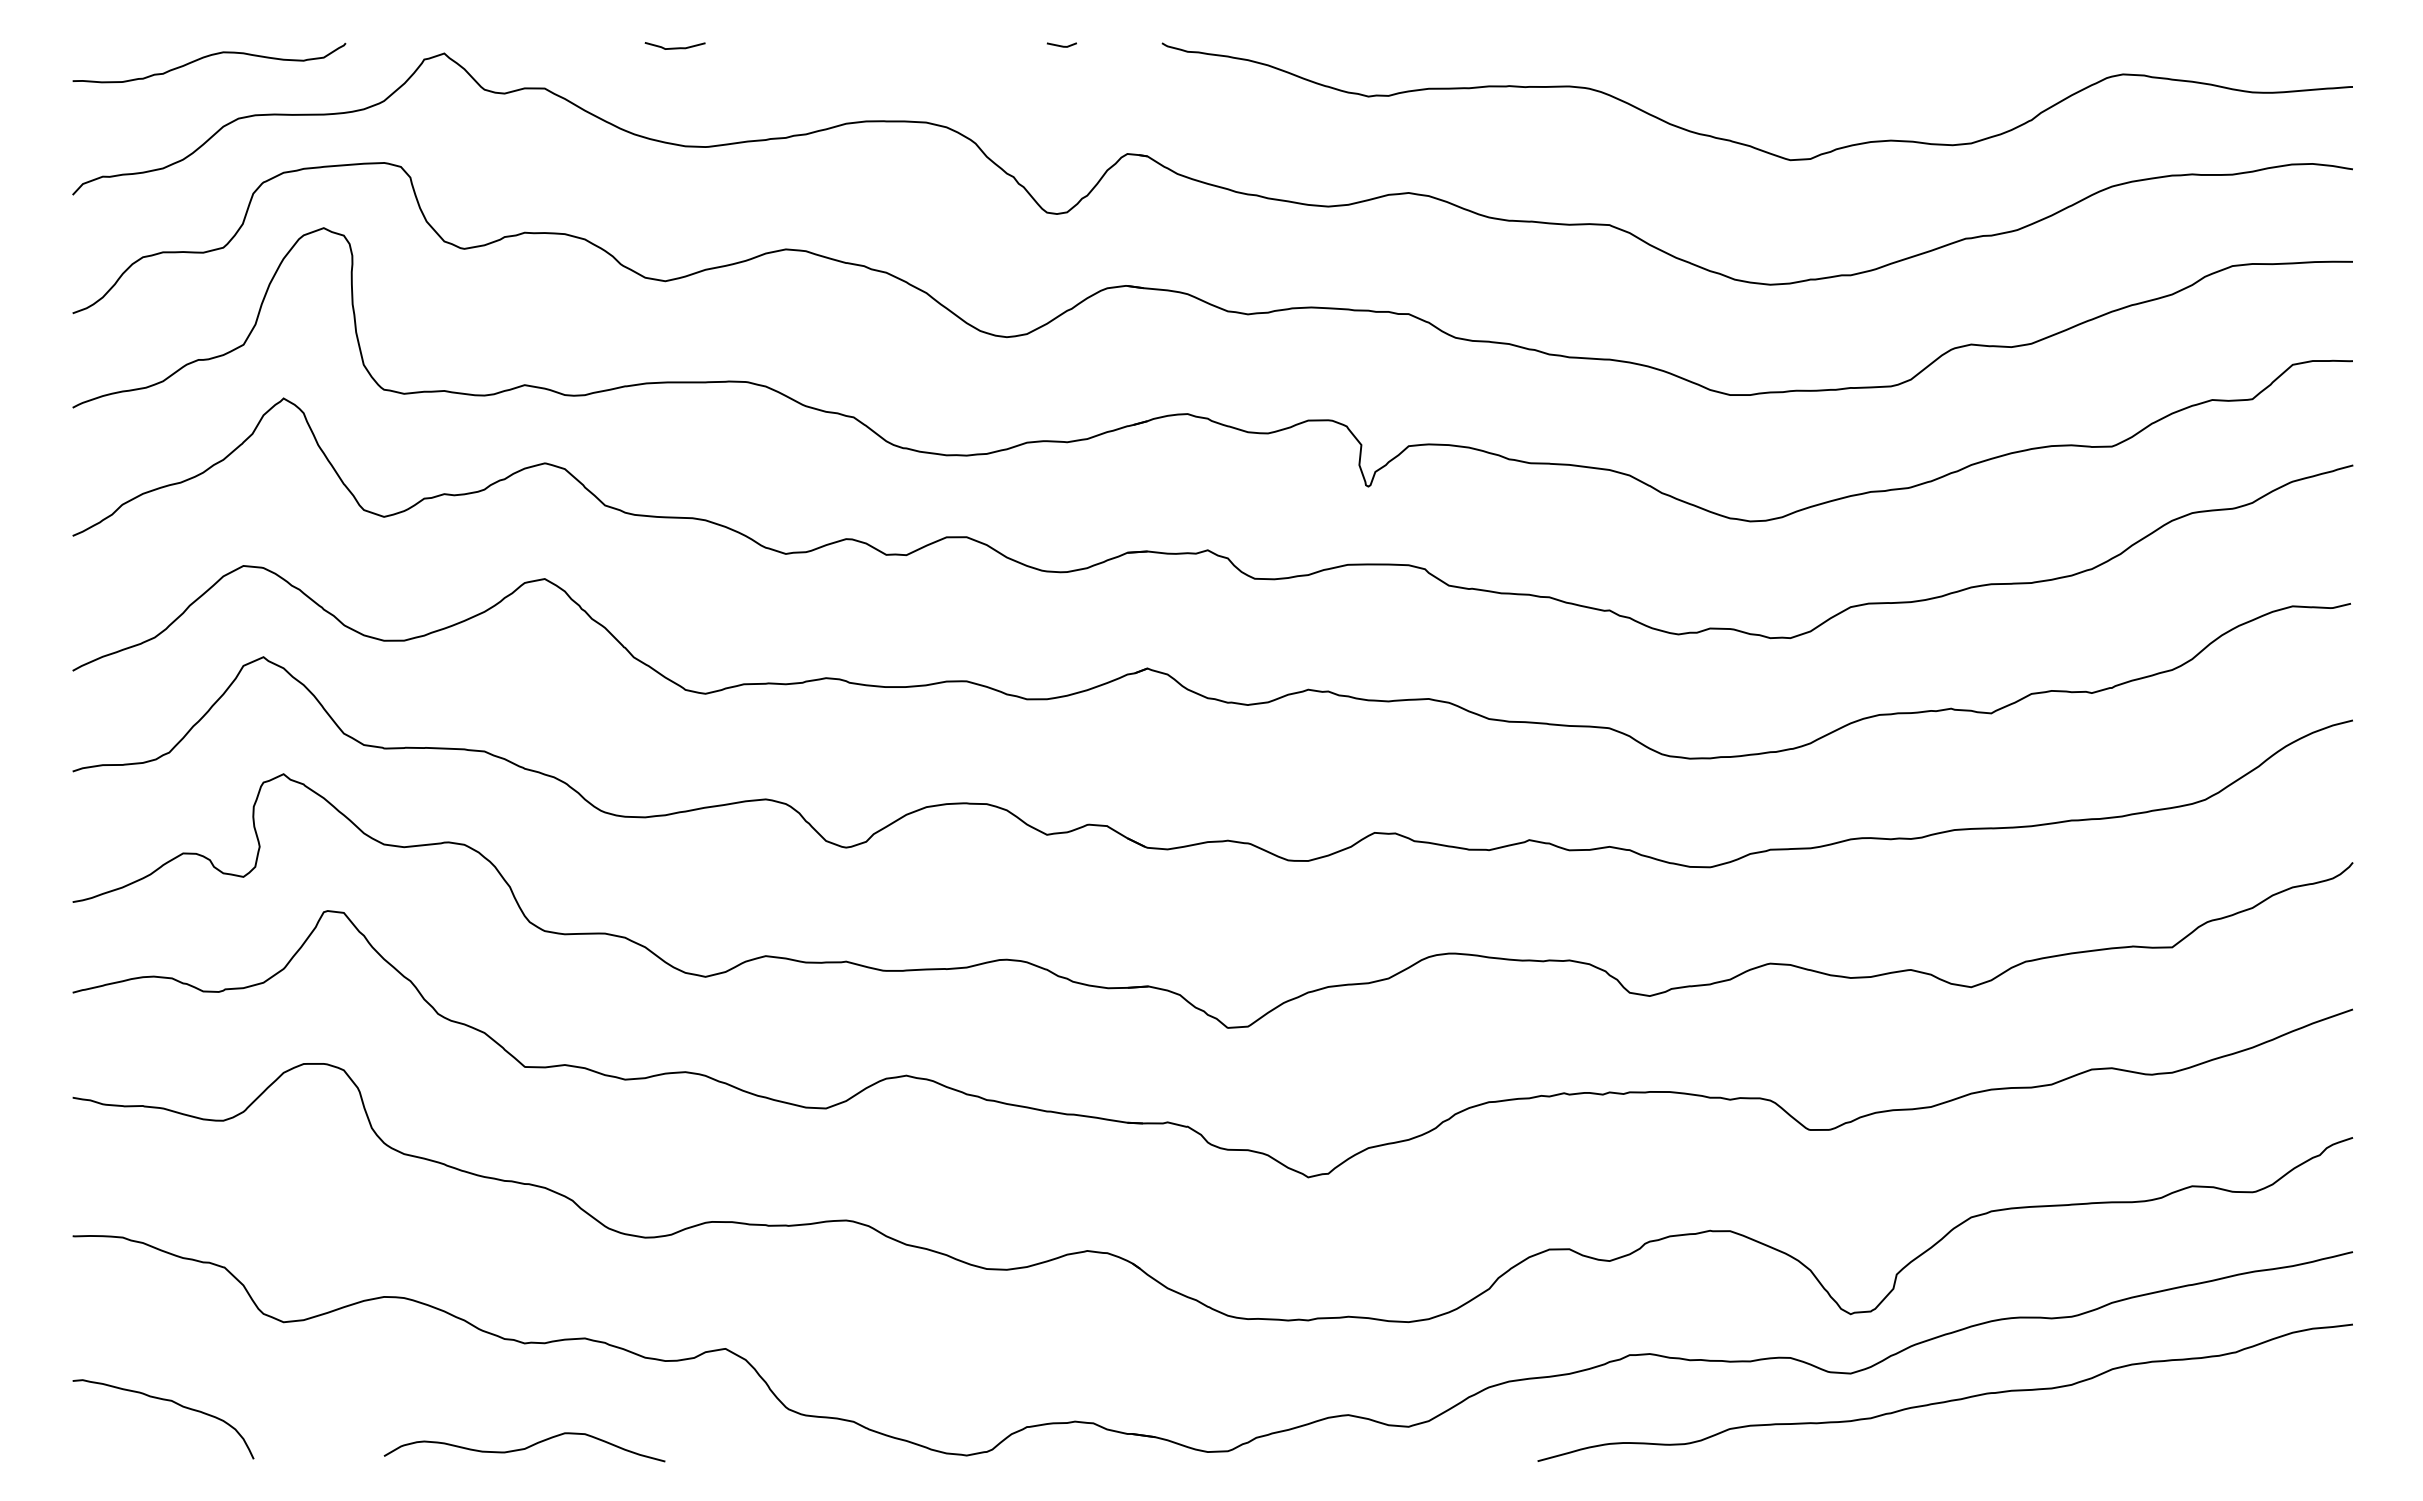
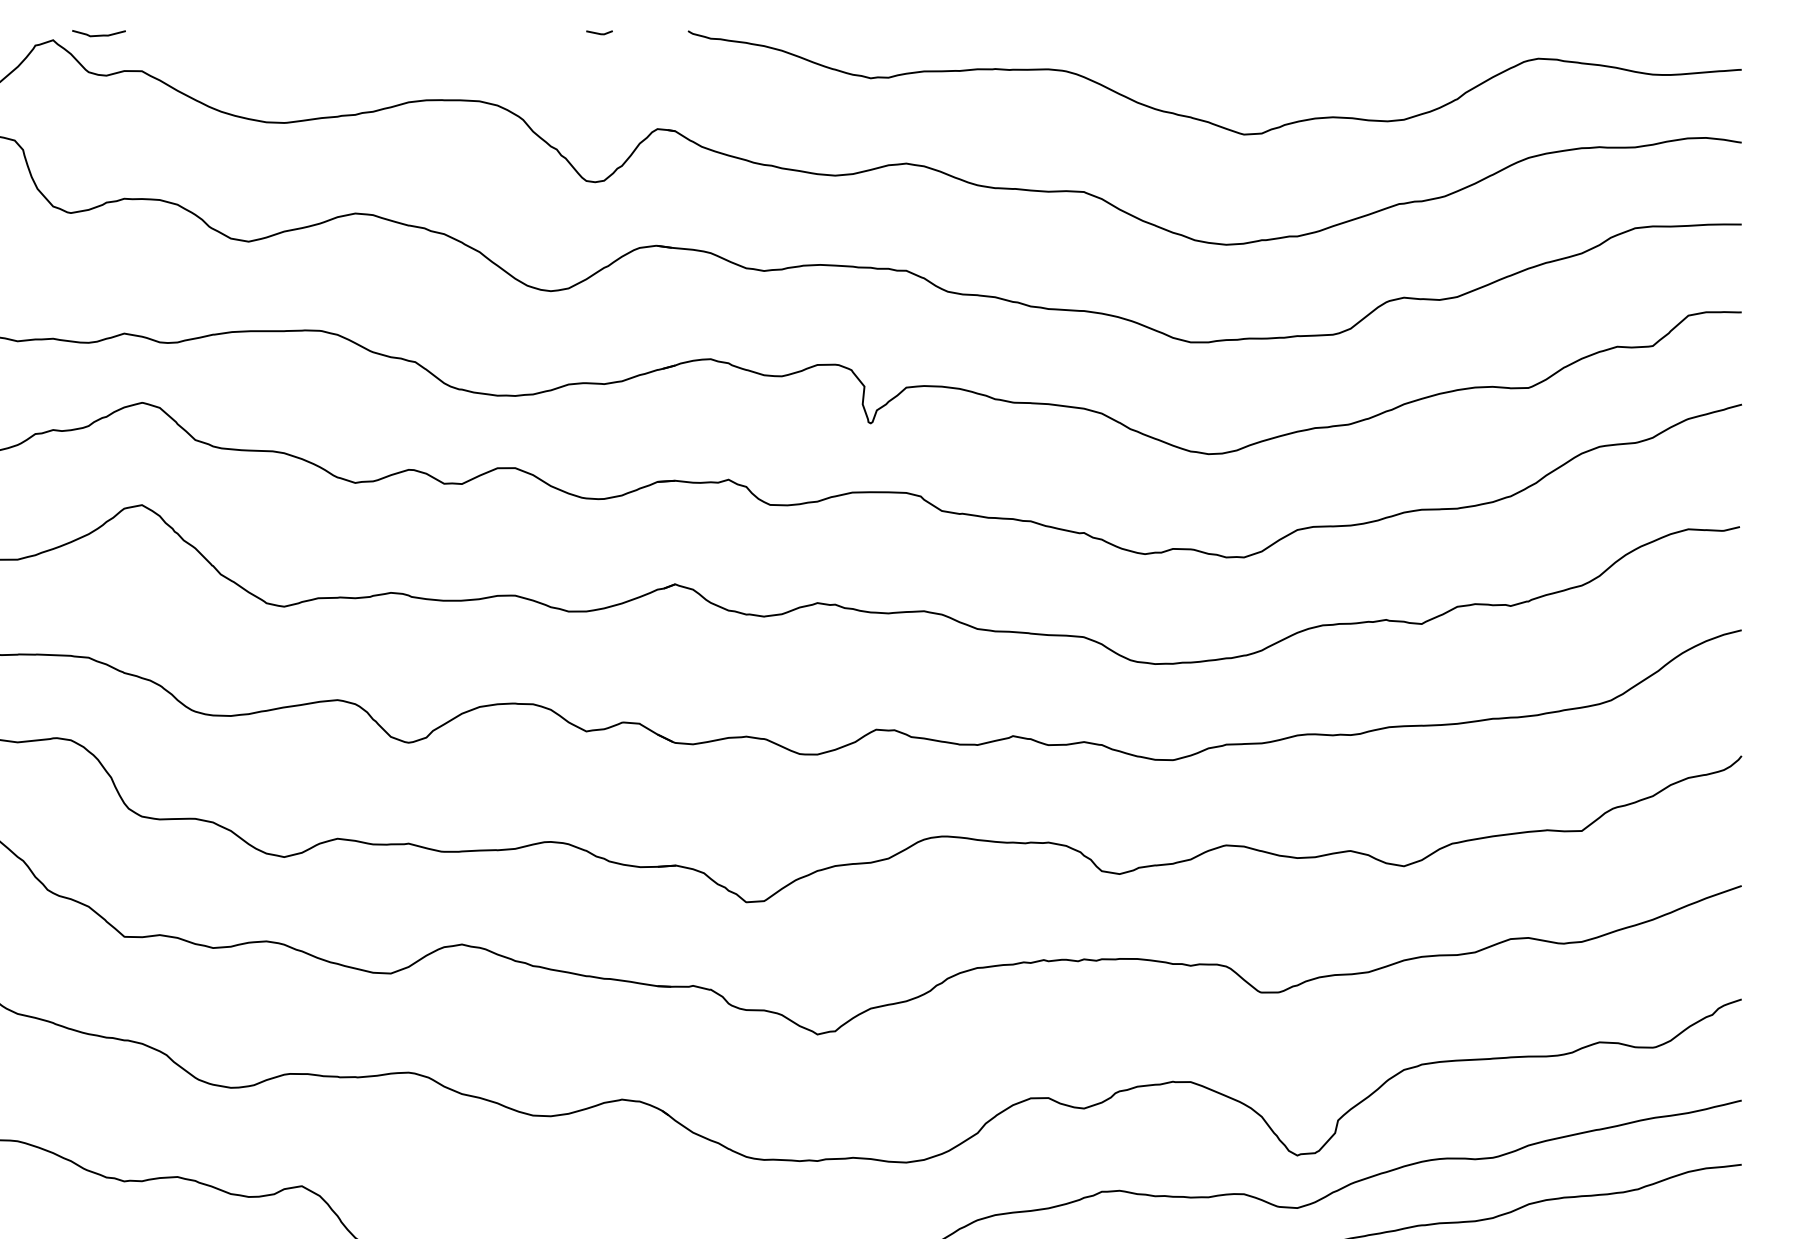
curve: (674, 47) -> (98, 34), moved

